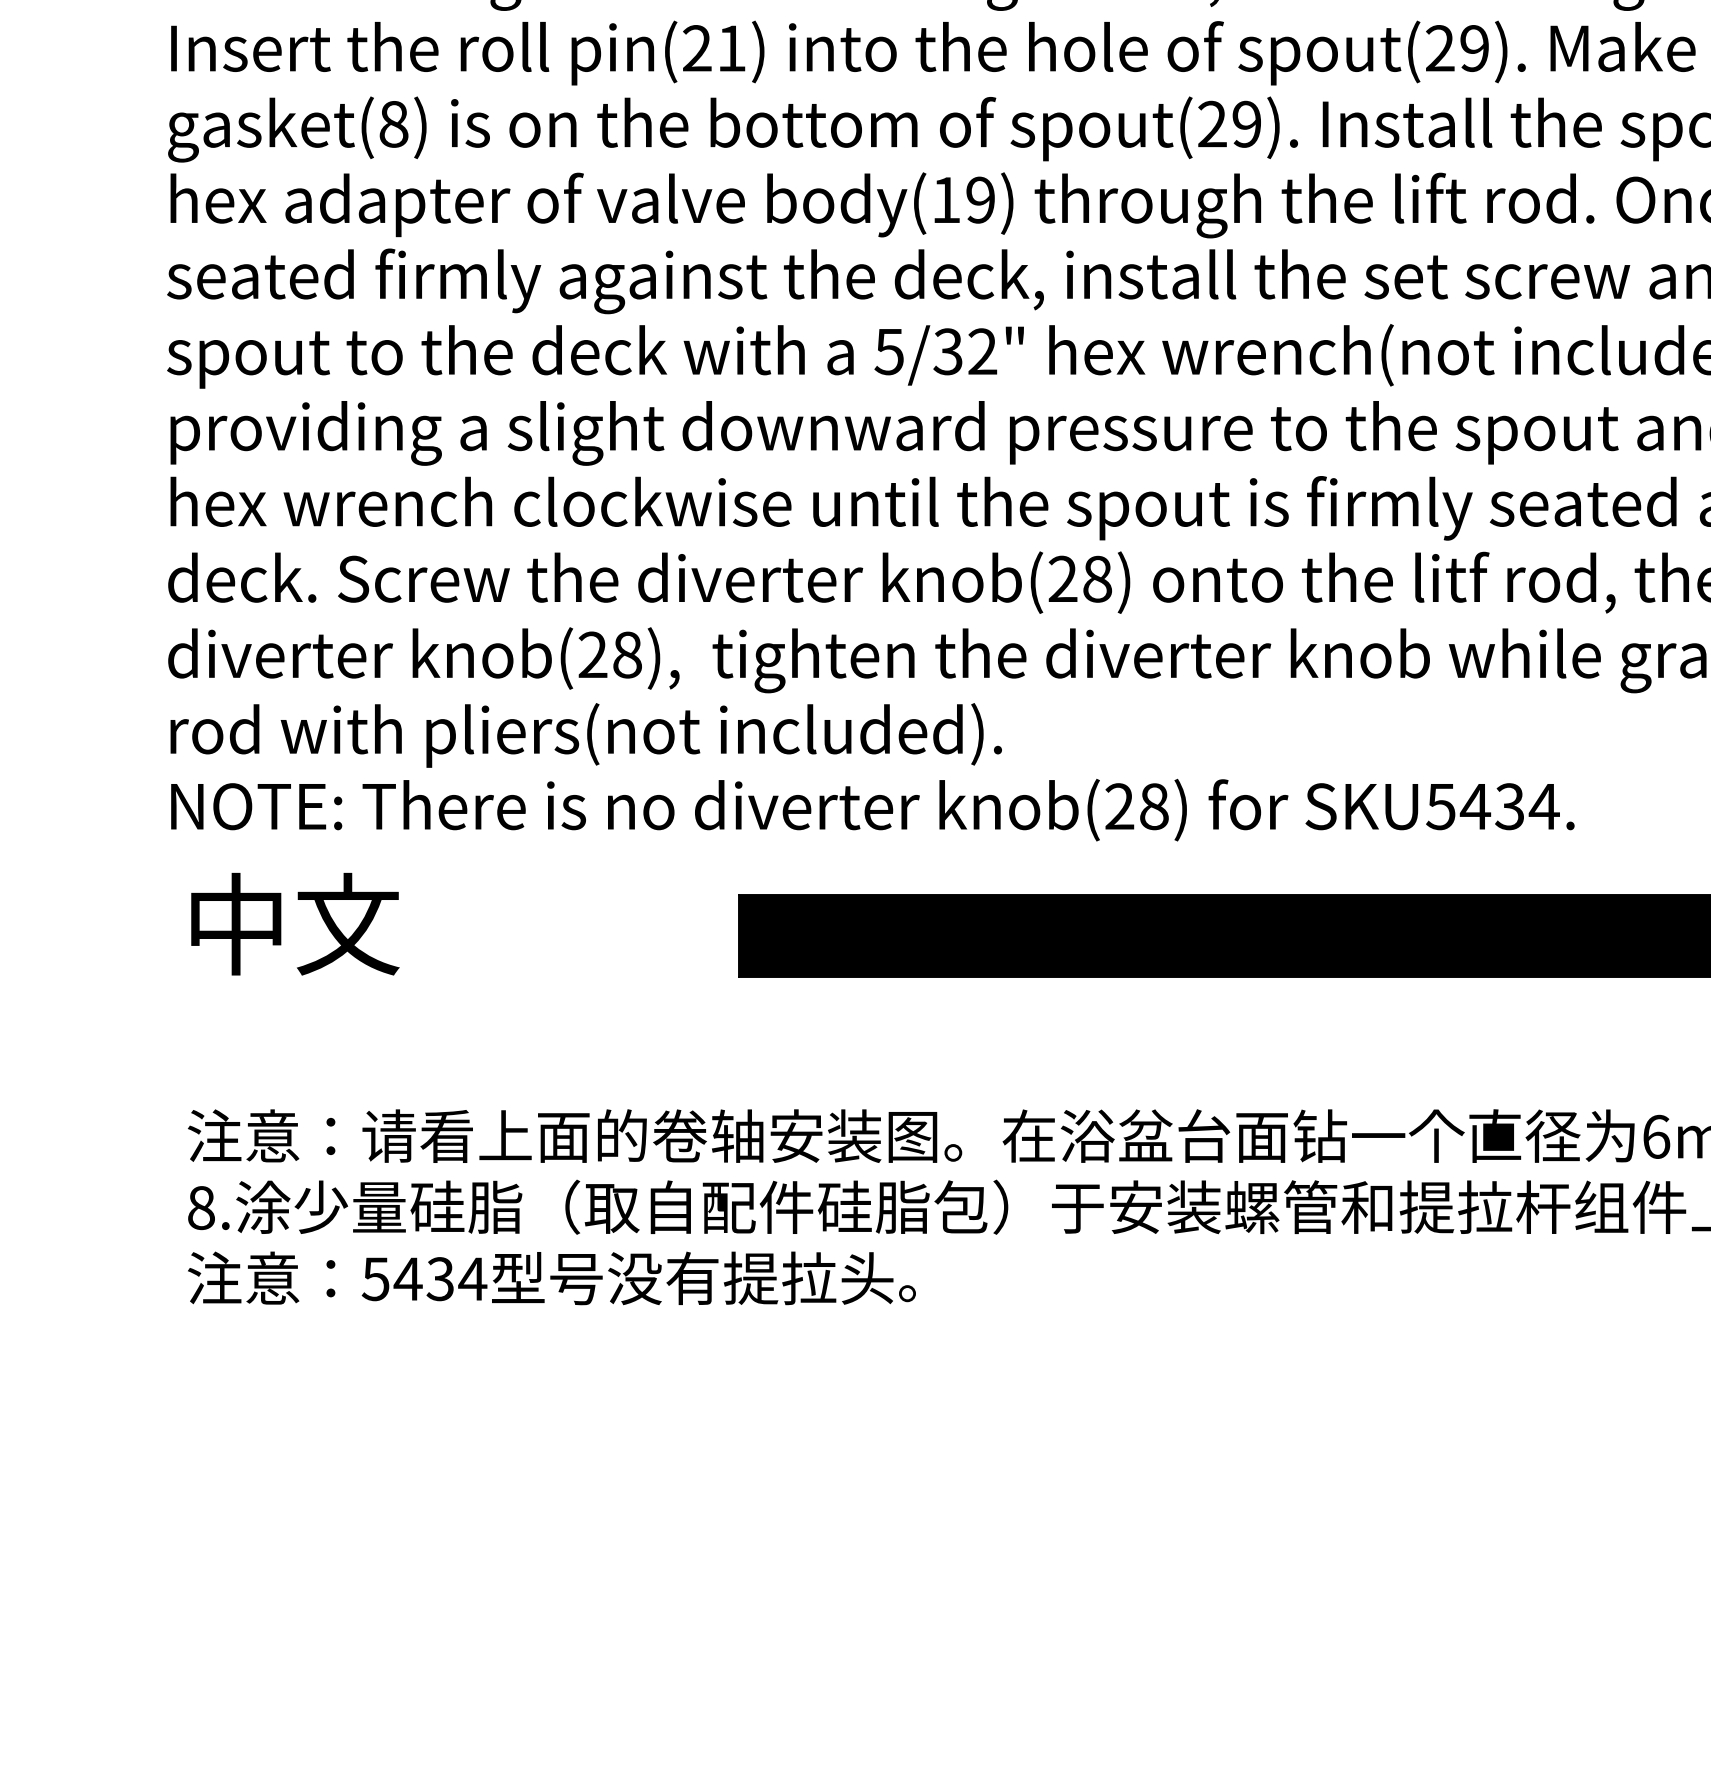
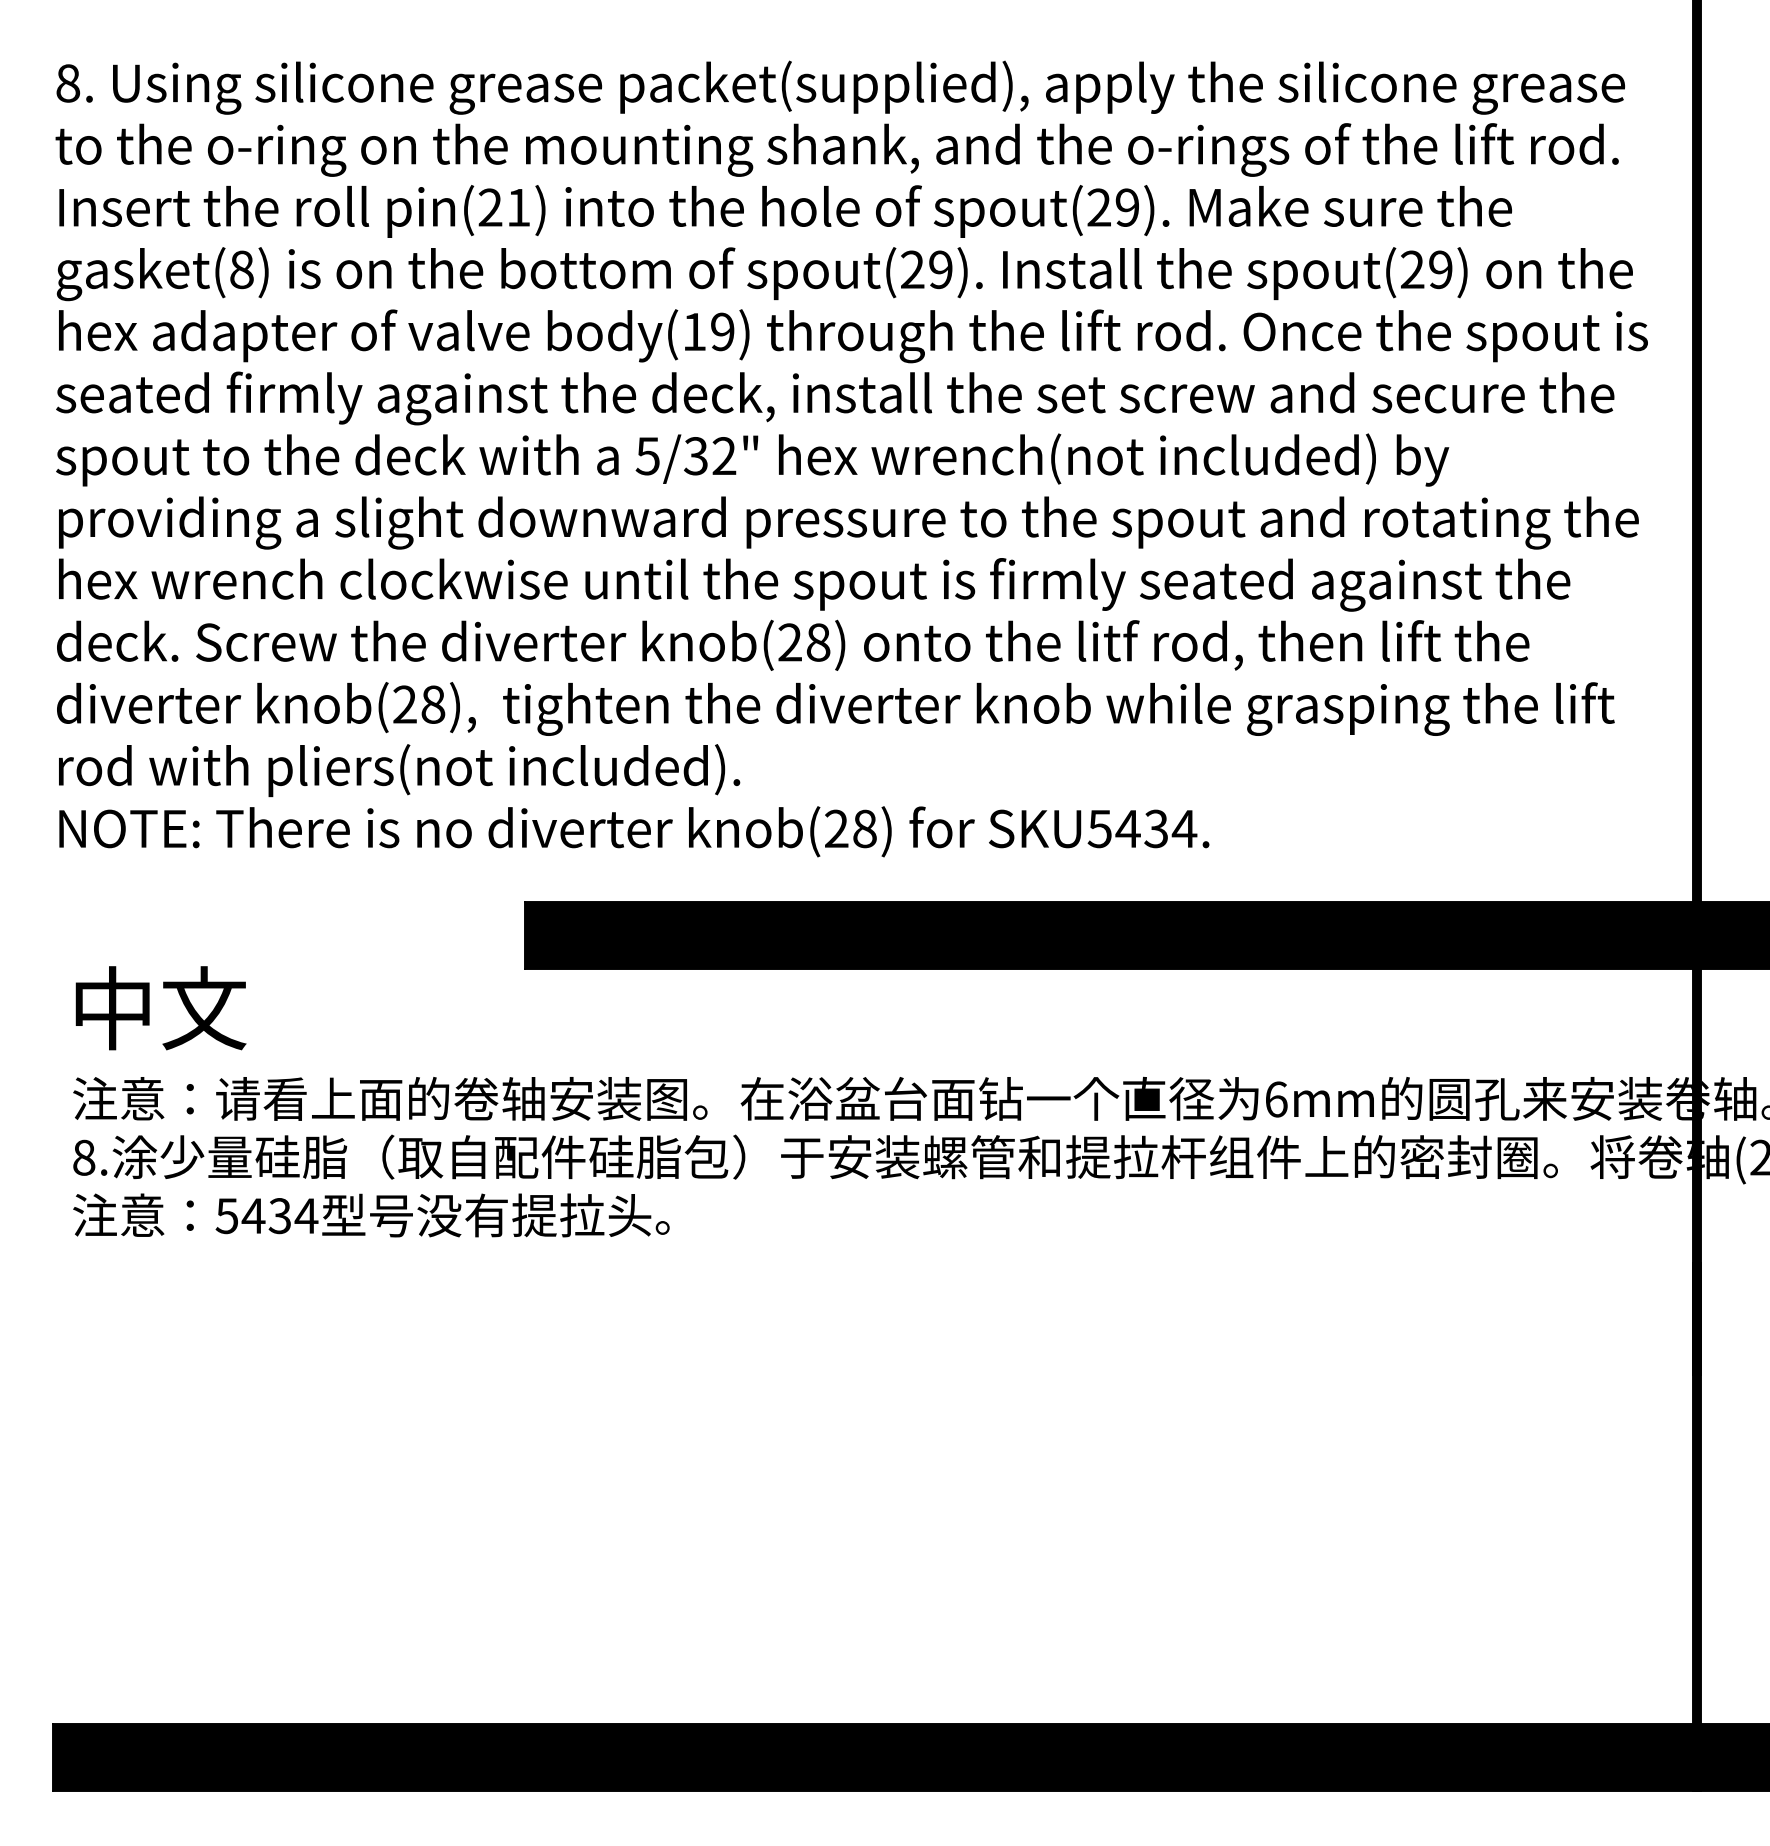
text: (294, 924) -> (160, 1008), moved

